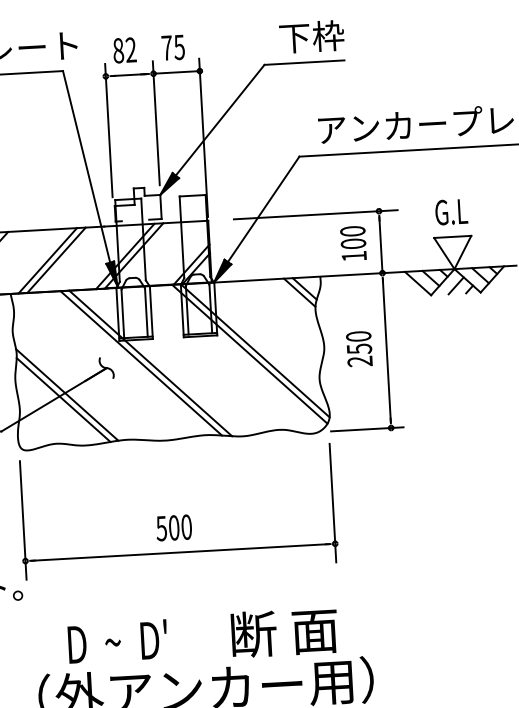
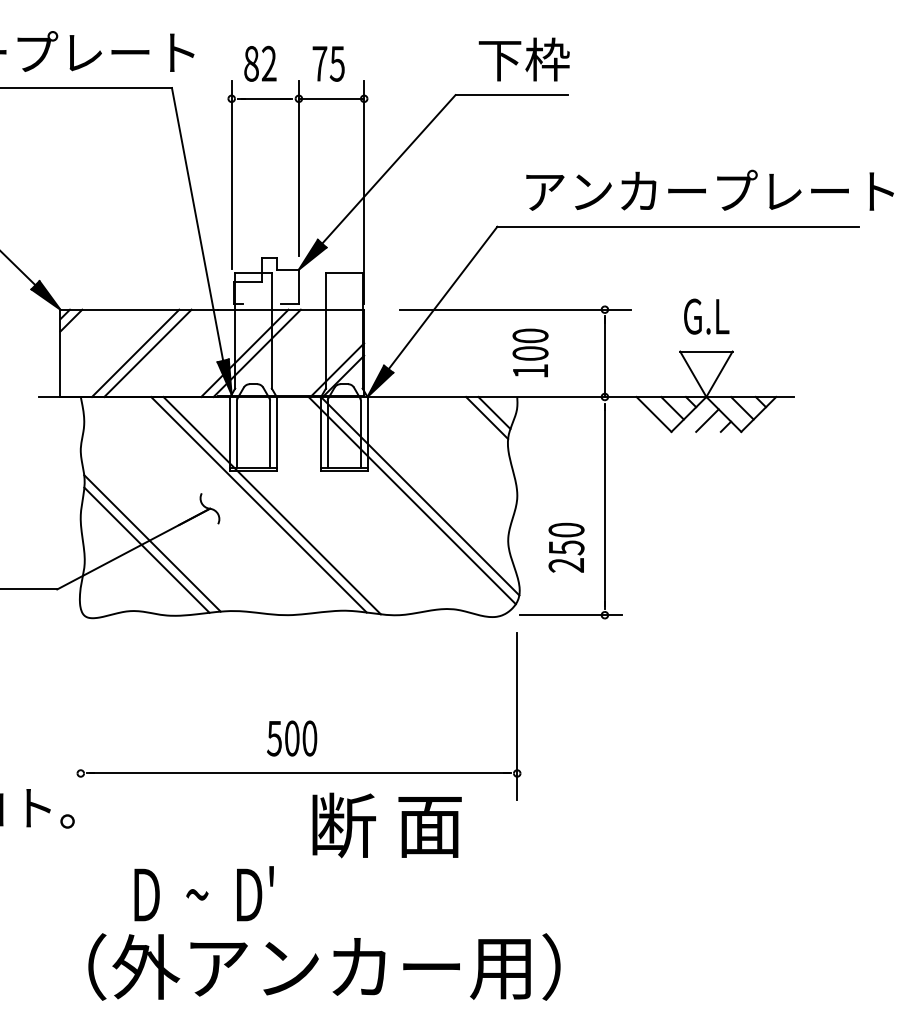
text: (353, 243) -> (530, 352), moved
text: (359, 348) -> (566, 547), moved
line: (23, 519) -> (80, 715), removed
text: (284, 632) -> (386, 825), moved

